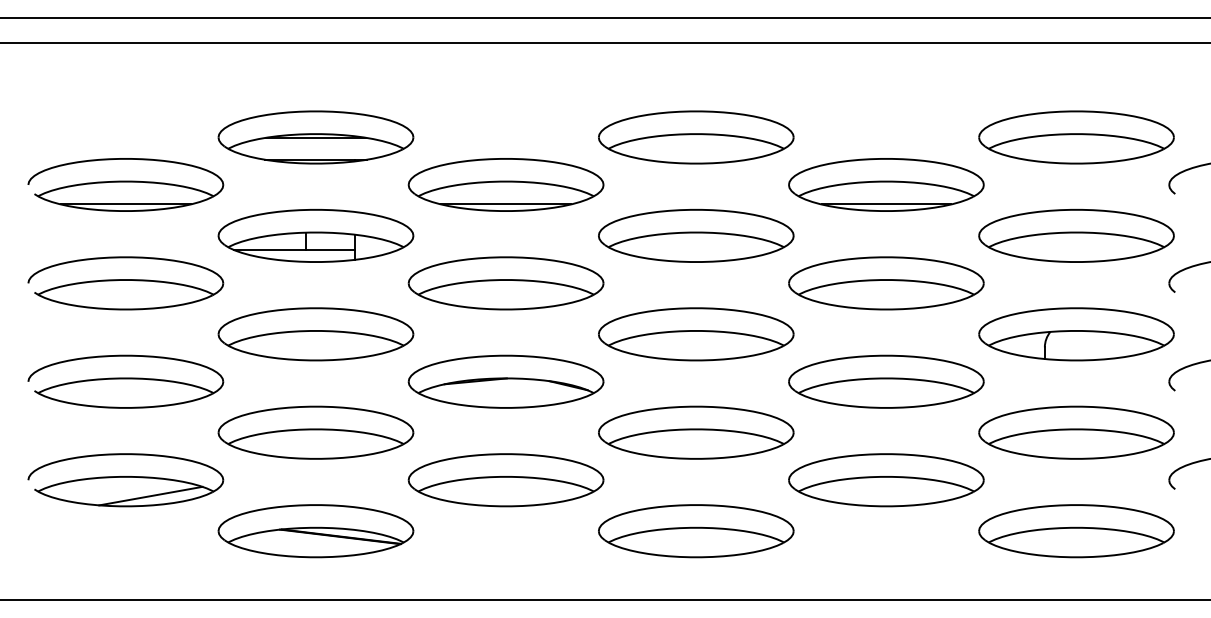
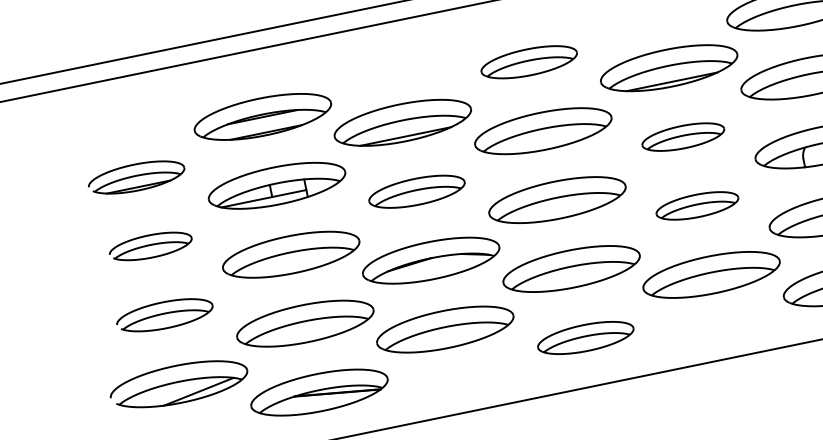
part: (696, 137) -> (529, 62), size x0.7
part: (125, 184) -> (136, 177), size x0.7
part: (125, 283) -> (150, 246), size x0.6
part: (505, 283) -> (416, 191), size x0.7
part: (886, 283) -> (683, 137), size x0.6
part: (125, 381) -> (164, 315), size x0.7
part: (886, 381) -> (697, 205), size x0.6
part: (696, 531) -> (585, 338), size x0.7

